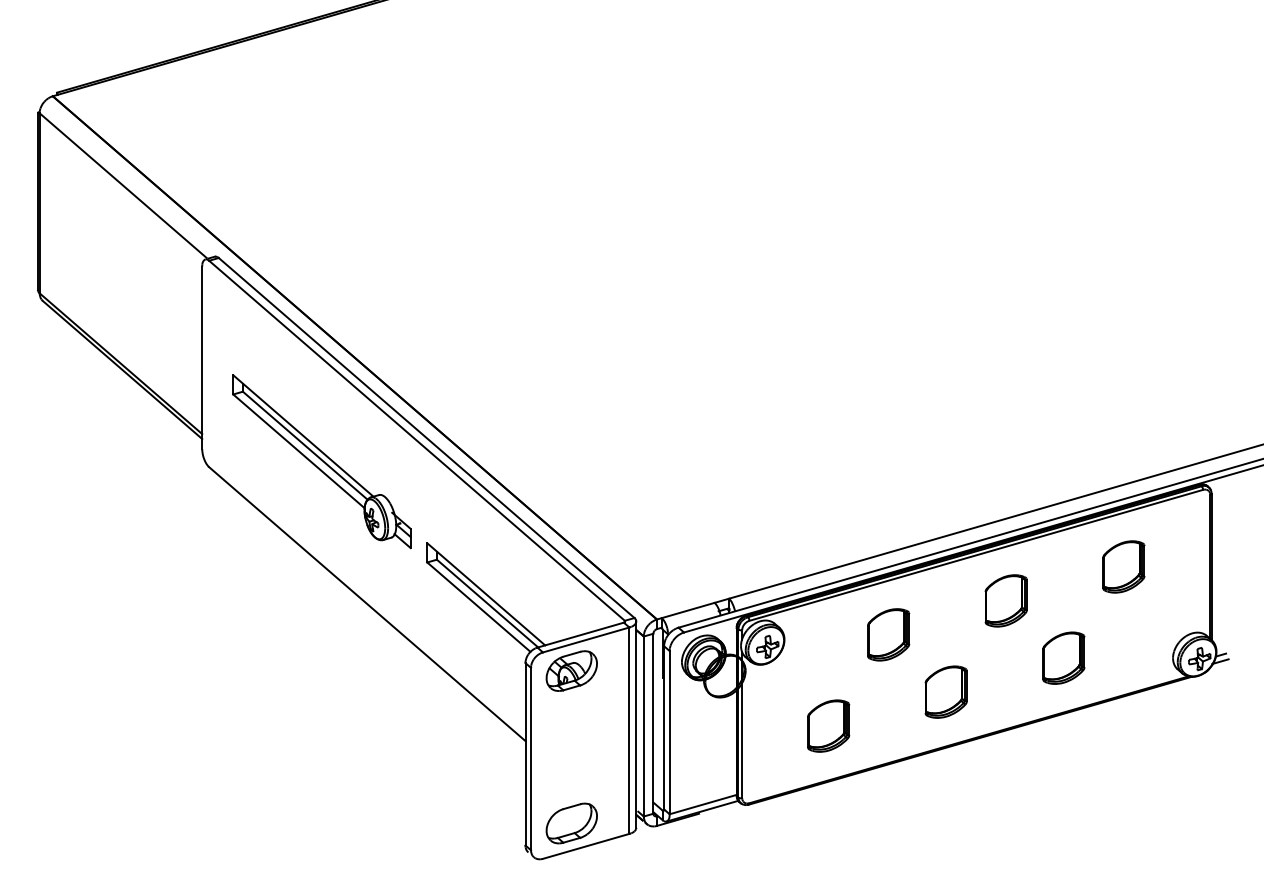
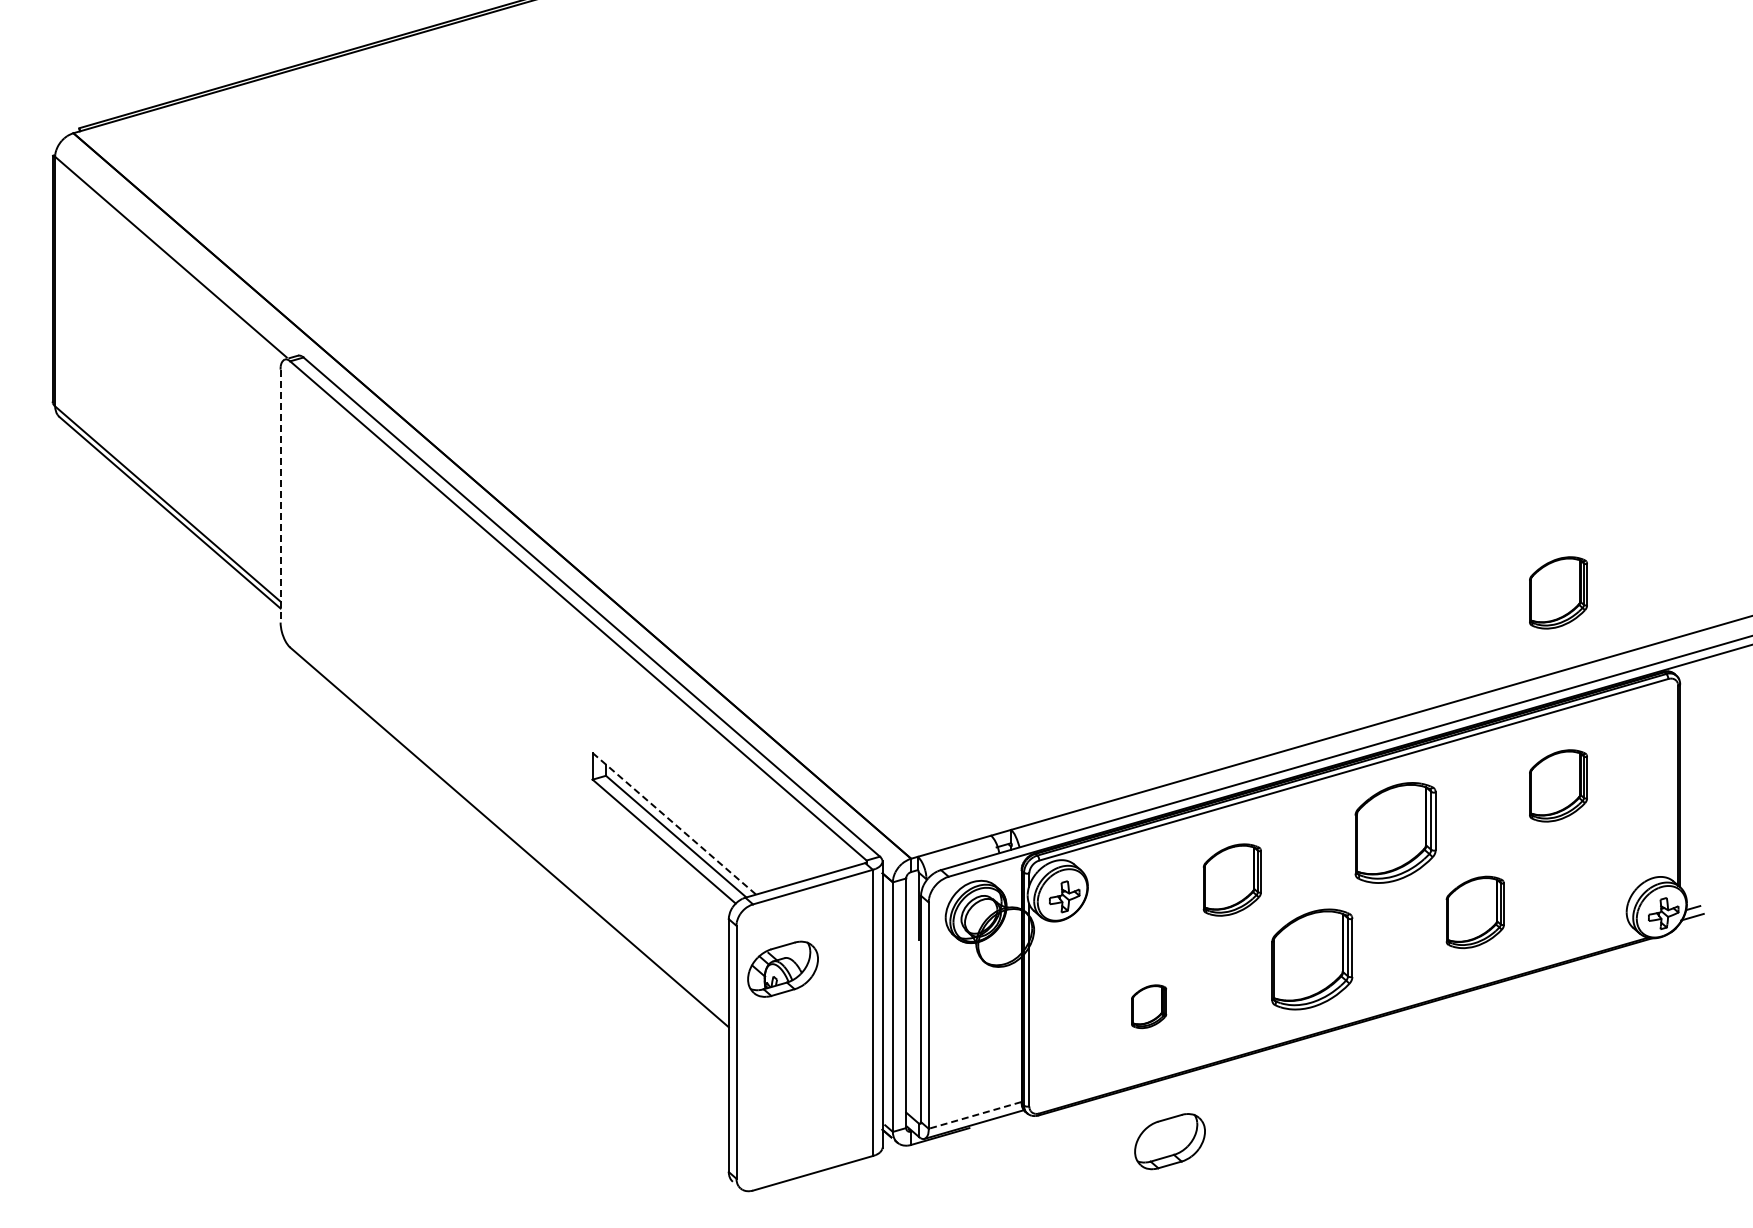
line: (202, 358) -> (280, 496), solid -> dashed
part: (1123, 427) -> (1558, 592), added
part: (321, 461) -> (446, 639), removed
line: (486, 594) -> (674, 824), solid -> dashed
part: (1005, 600) -> (1394, 832), size x1.4
part: (571, 670) -> (782, 968), moved
part: (945, 692) -> (1311, 959), size x1.4
part: (828, 726) -> (1148, 1006), size x0.6
line: (702, 804) -> (974, 1115), solid -> dashed
part: (571, 823) -> (1169, 1141), moved

